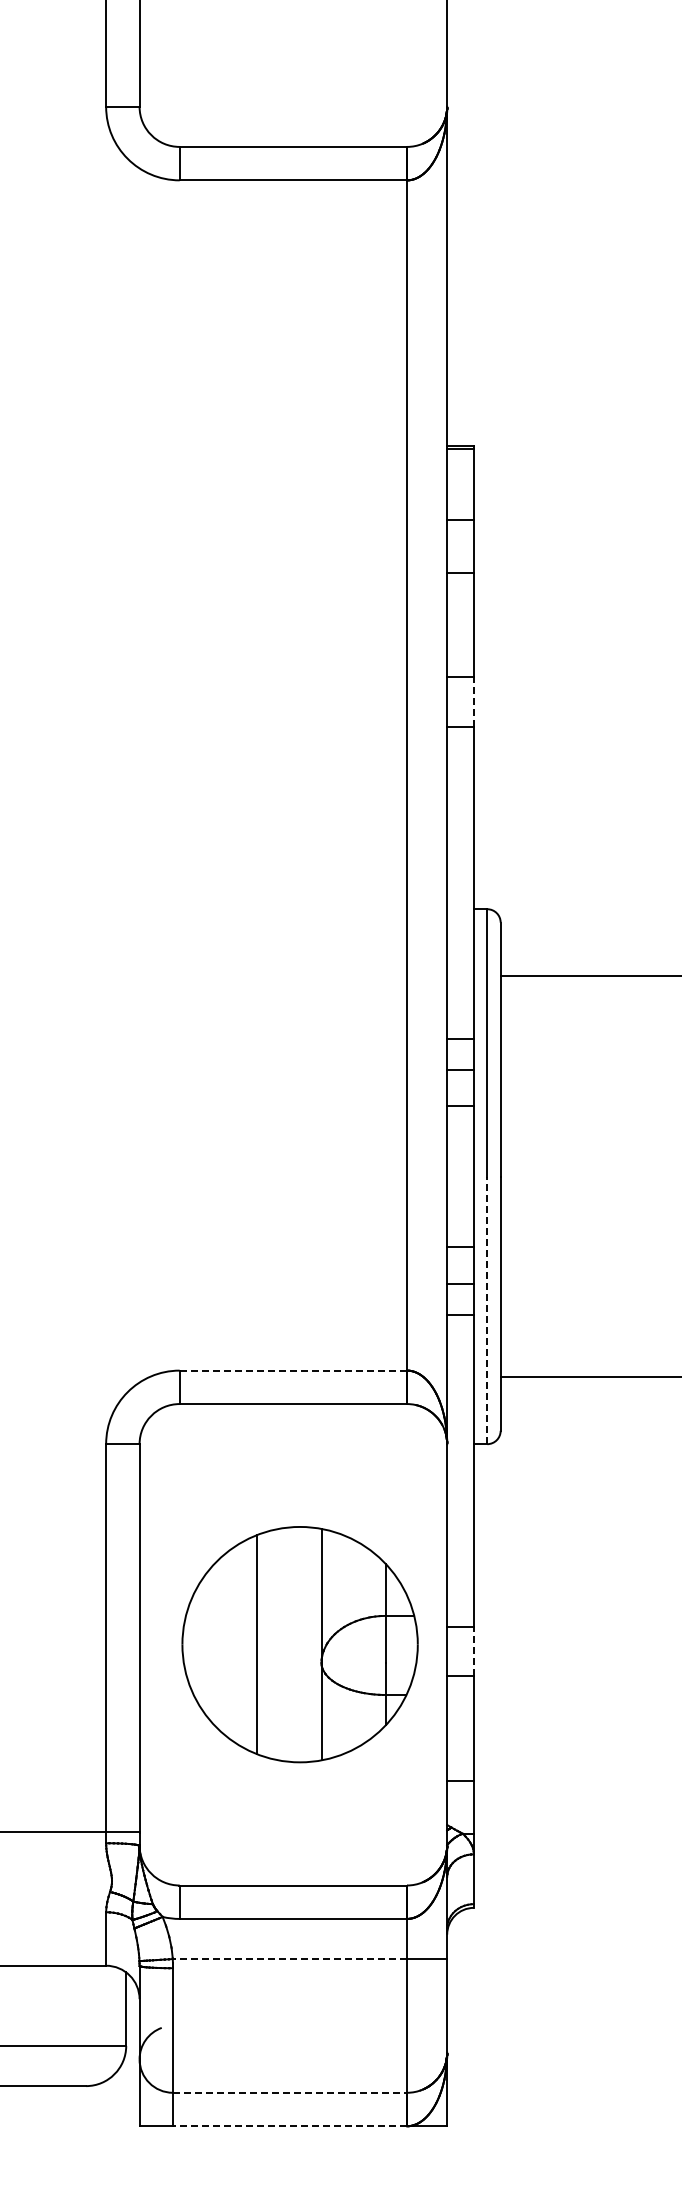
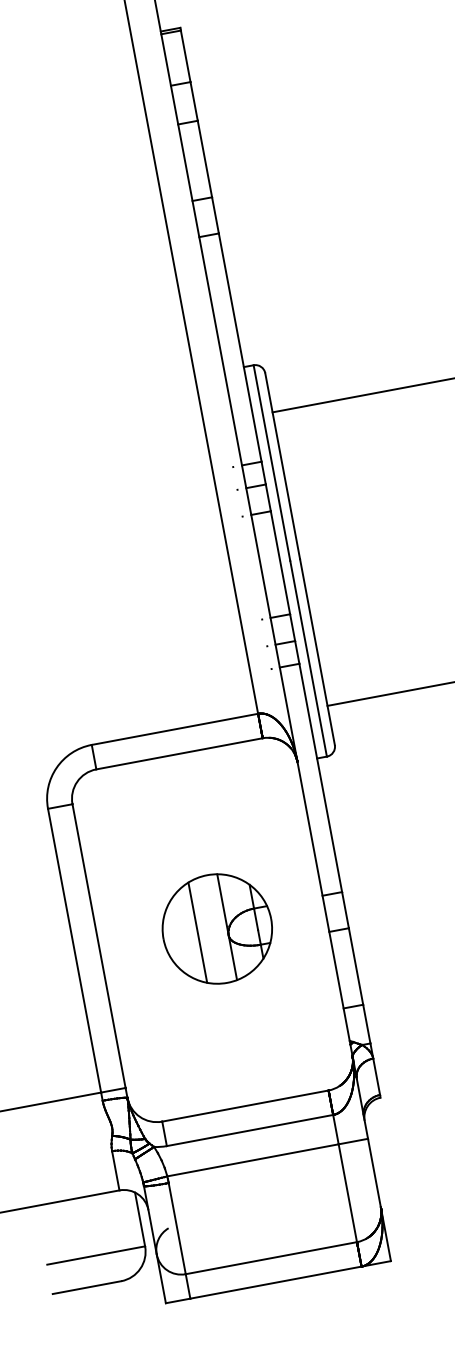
line: (473, 701) -> (215, 215), dashed -> solid
line: (487, 1310) -> (308, 658), dashed -> solid
line: (293, 1370) -> (175, 729), dashed -> solid
part: (299, 1644) -> (216, 928), size x0.62
line: (473, 1651) -> (345, 910), dashed -> solid
line: (289, 1959) -> (252, 1160), dashed -> solid
line: (290, 2092) -> (271, 1257), dashed -> solid
line: (289, 2126) -> (275, 1282), dashed -> solid

